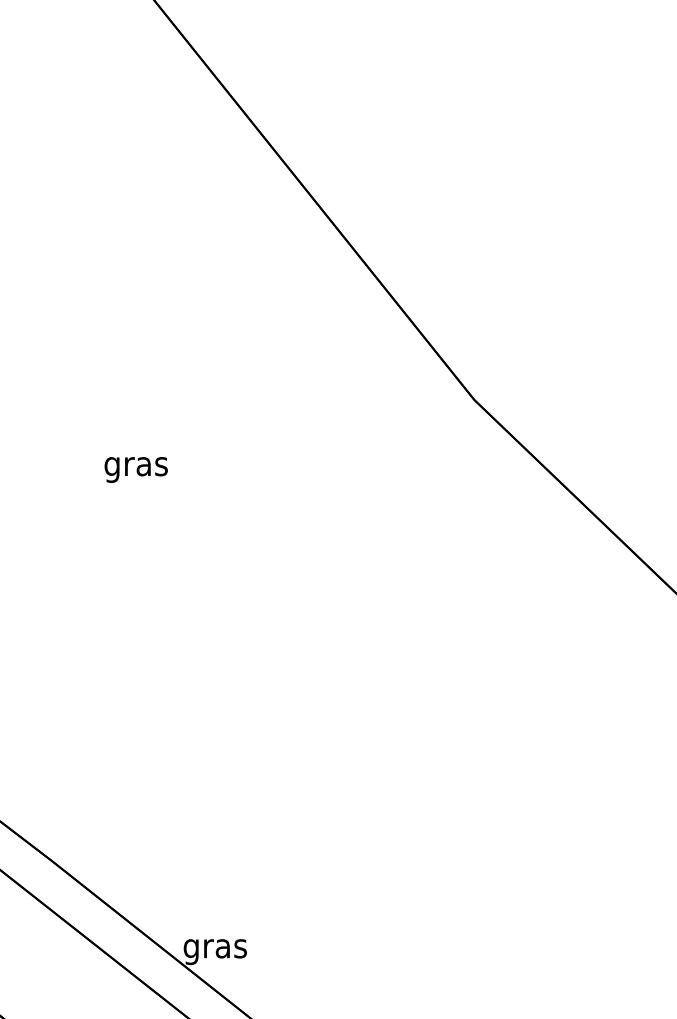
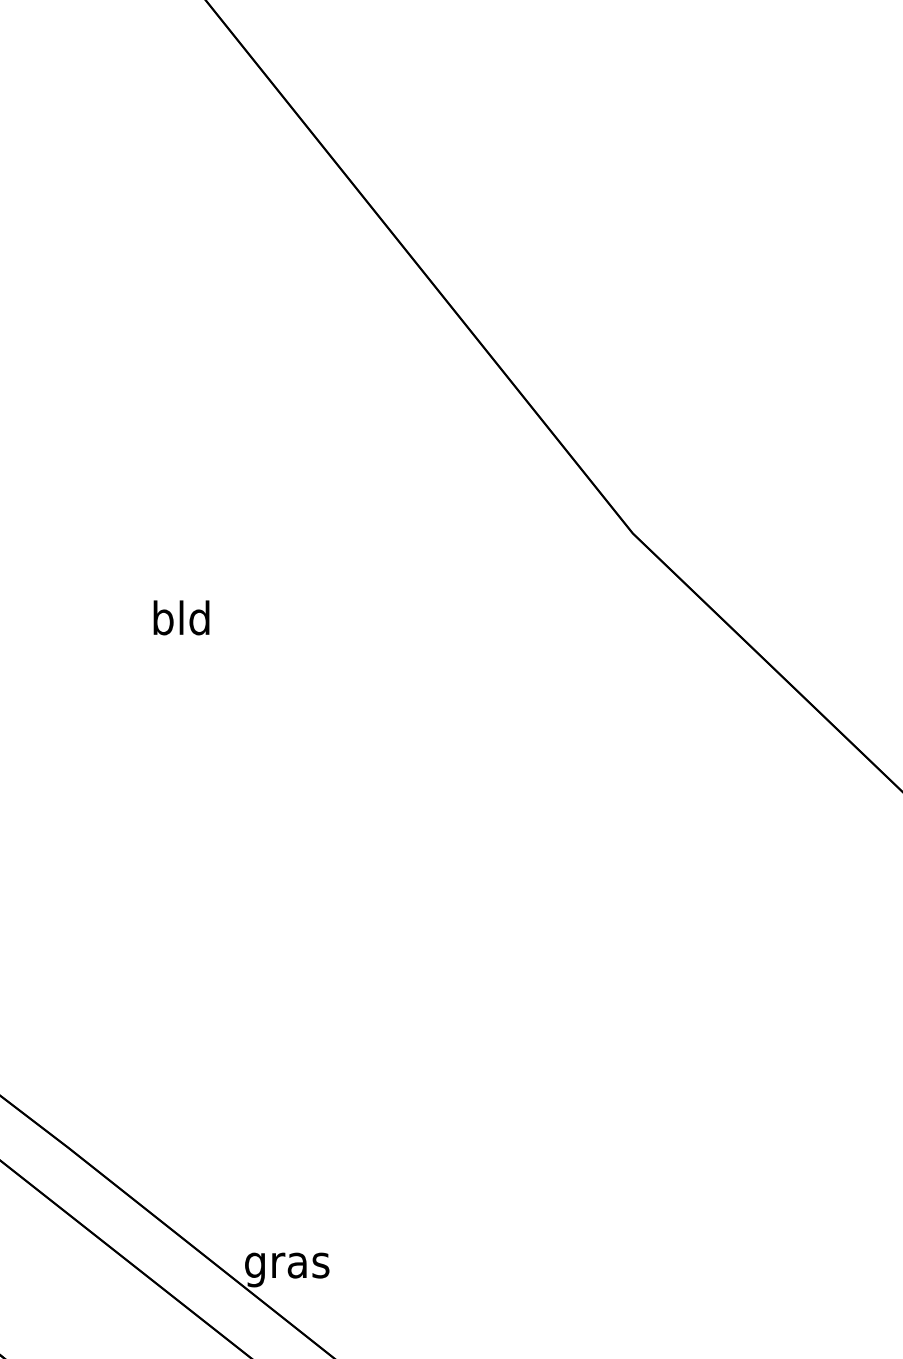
text: (135, 466) -> (180, 622), gras -> bld

